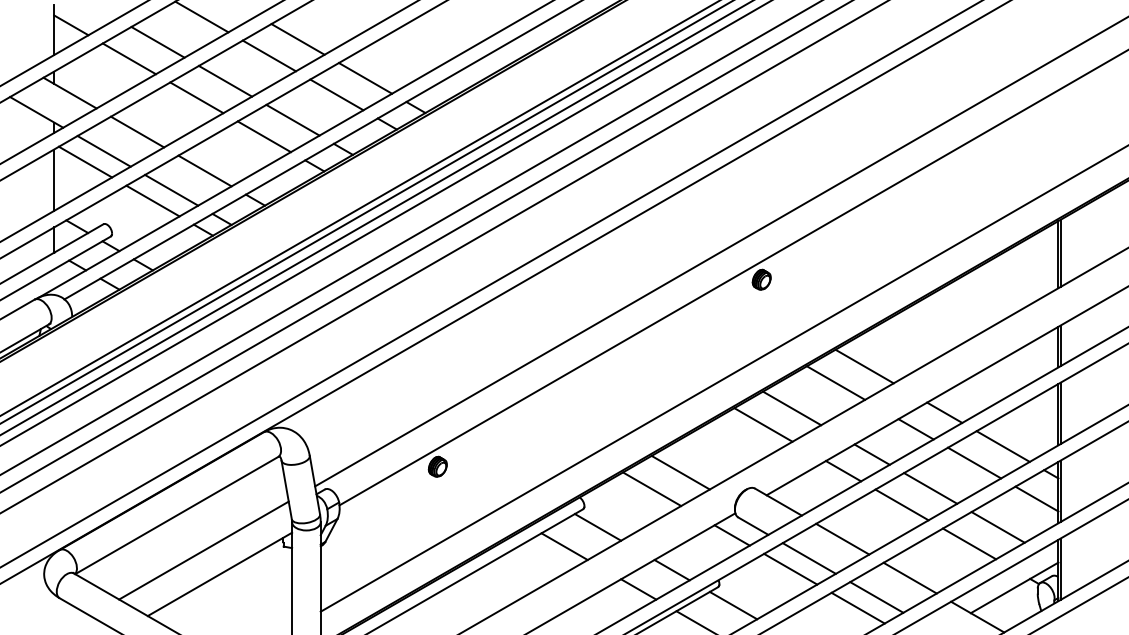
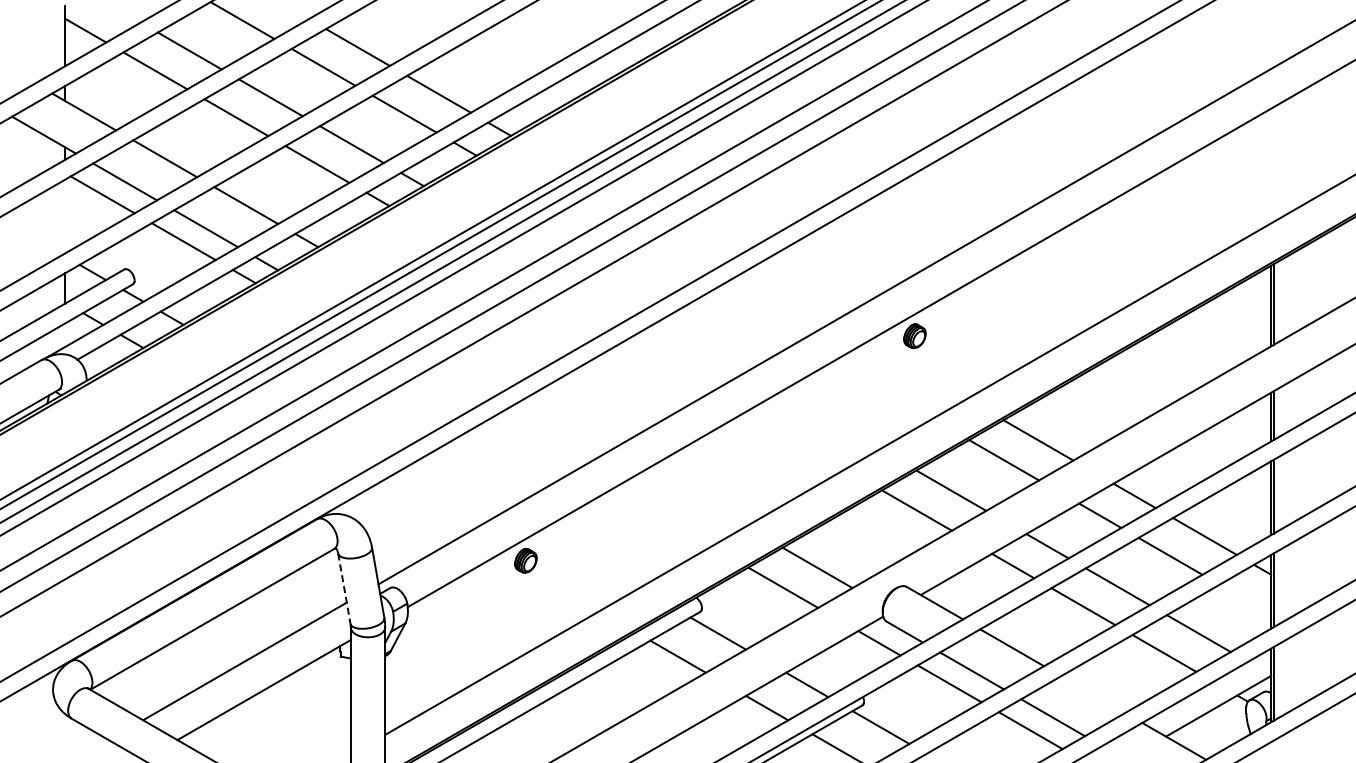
line: (54, 180) -> (65, 216), removed
line: (286, 489) -> (344, 588), solid -> dashed
line: (1037, 499) -> (1245, 599), removed
line: (910, 578) -> (1093, 694), removed

